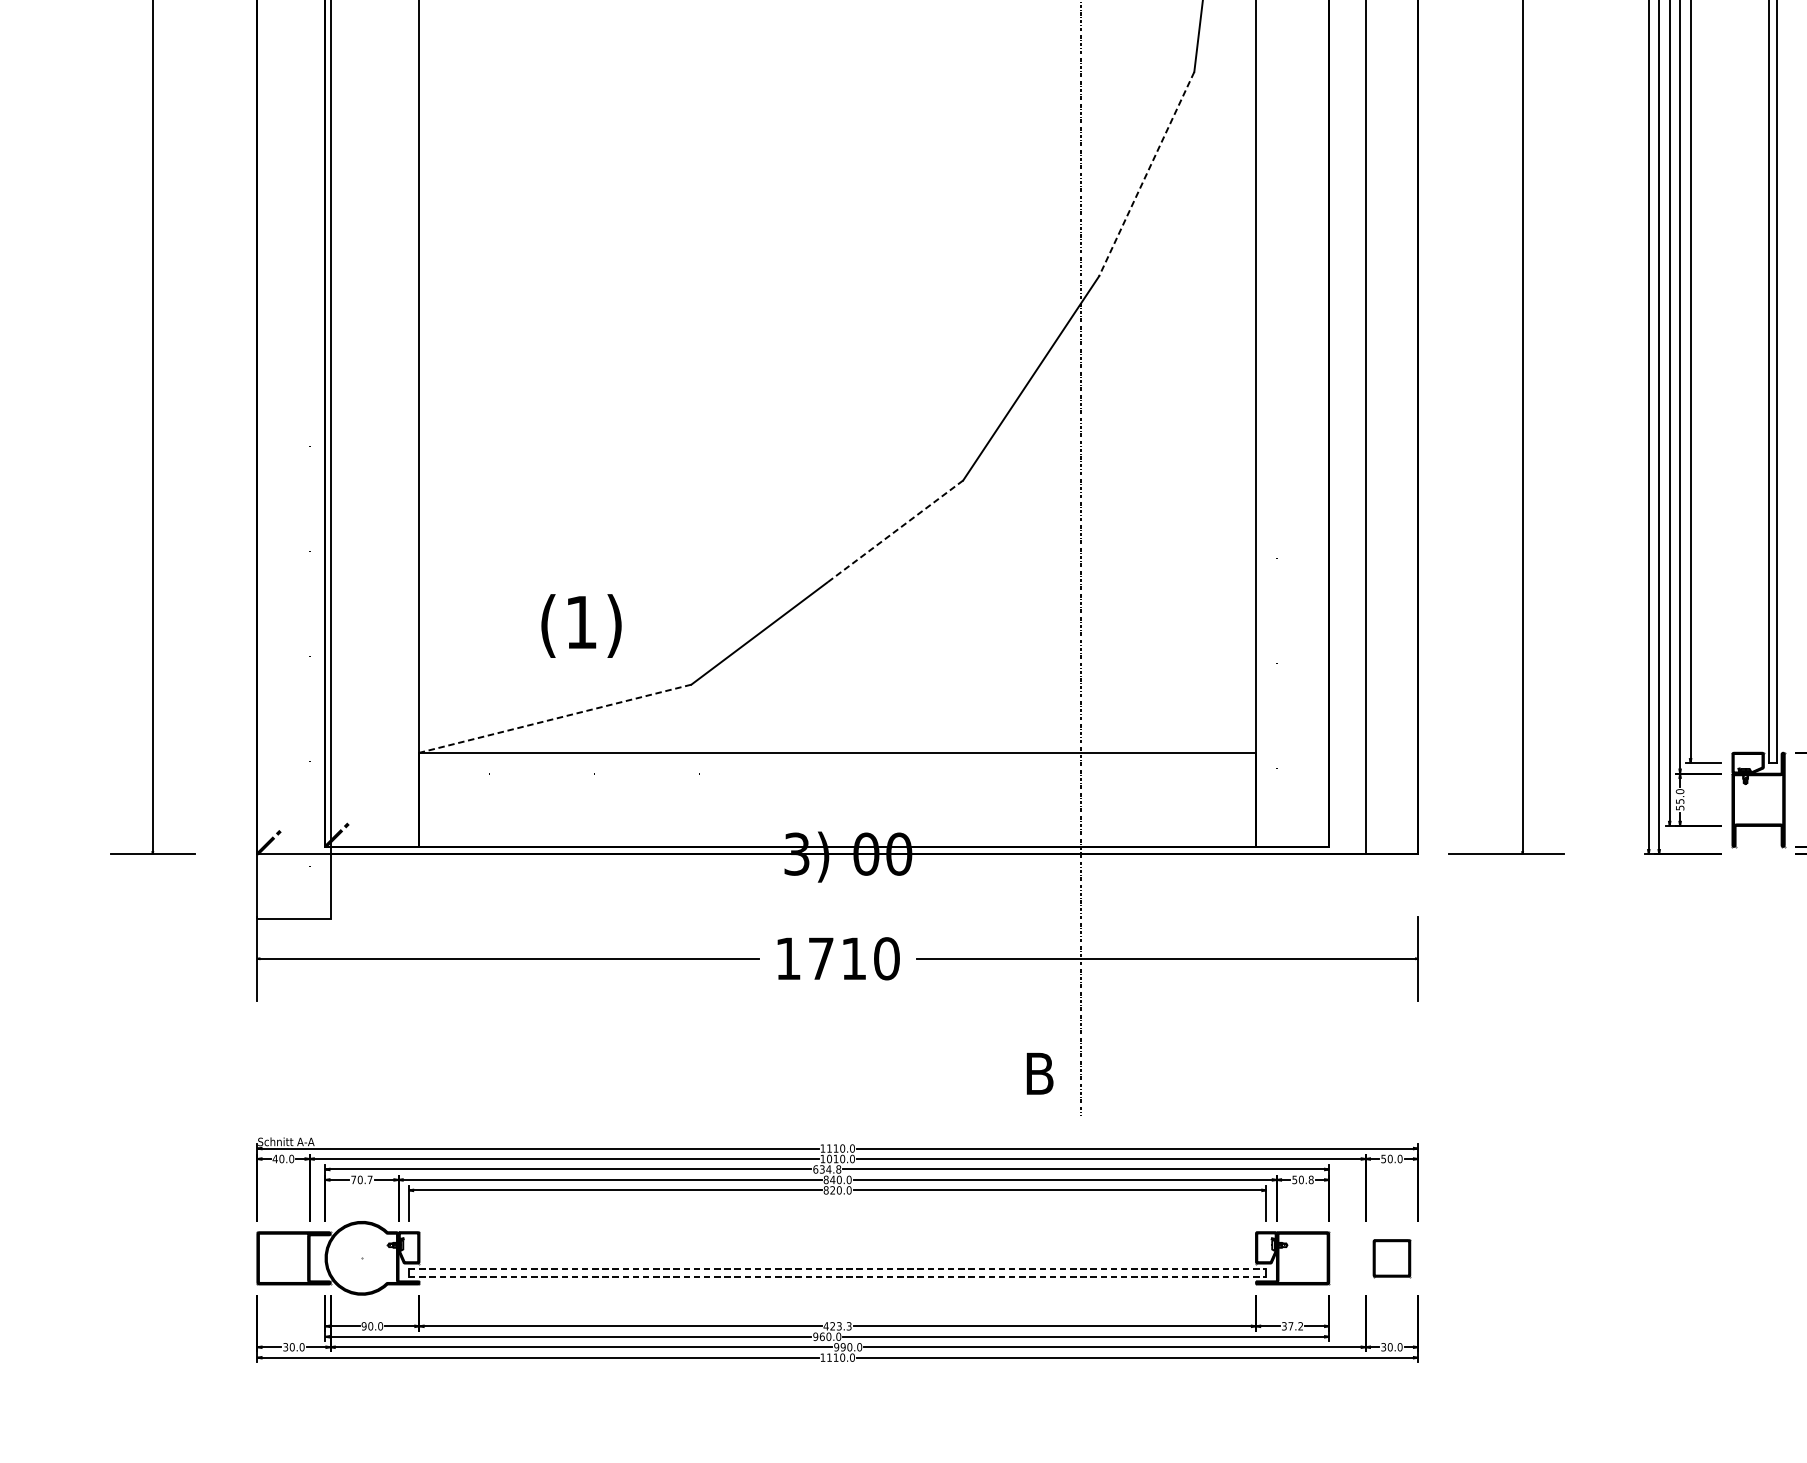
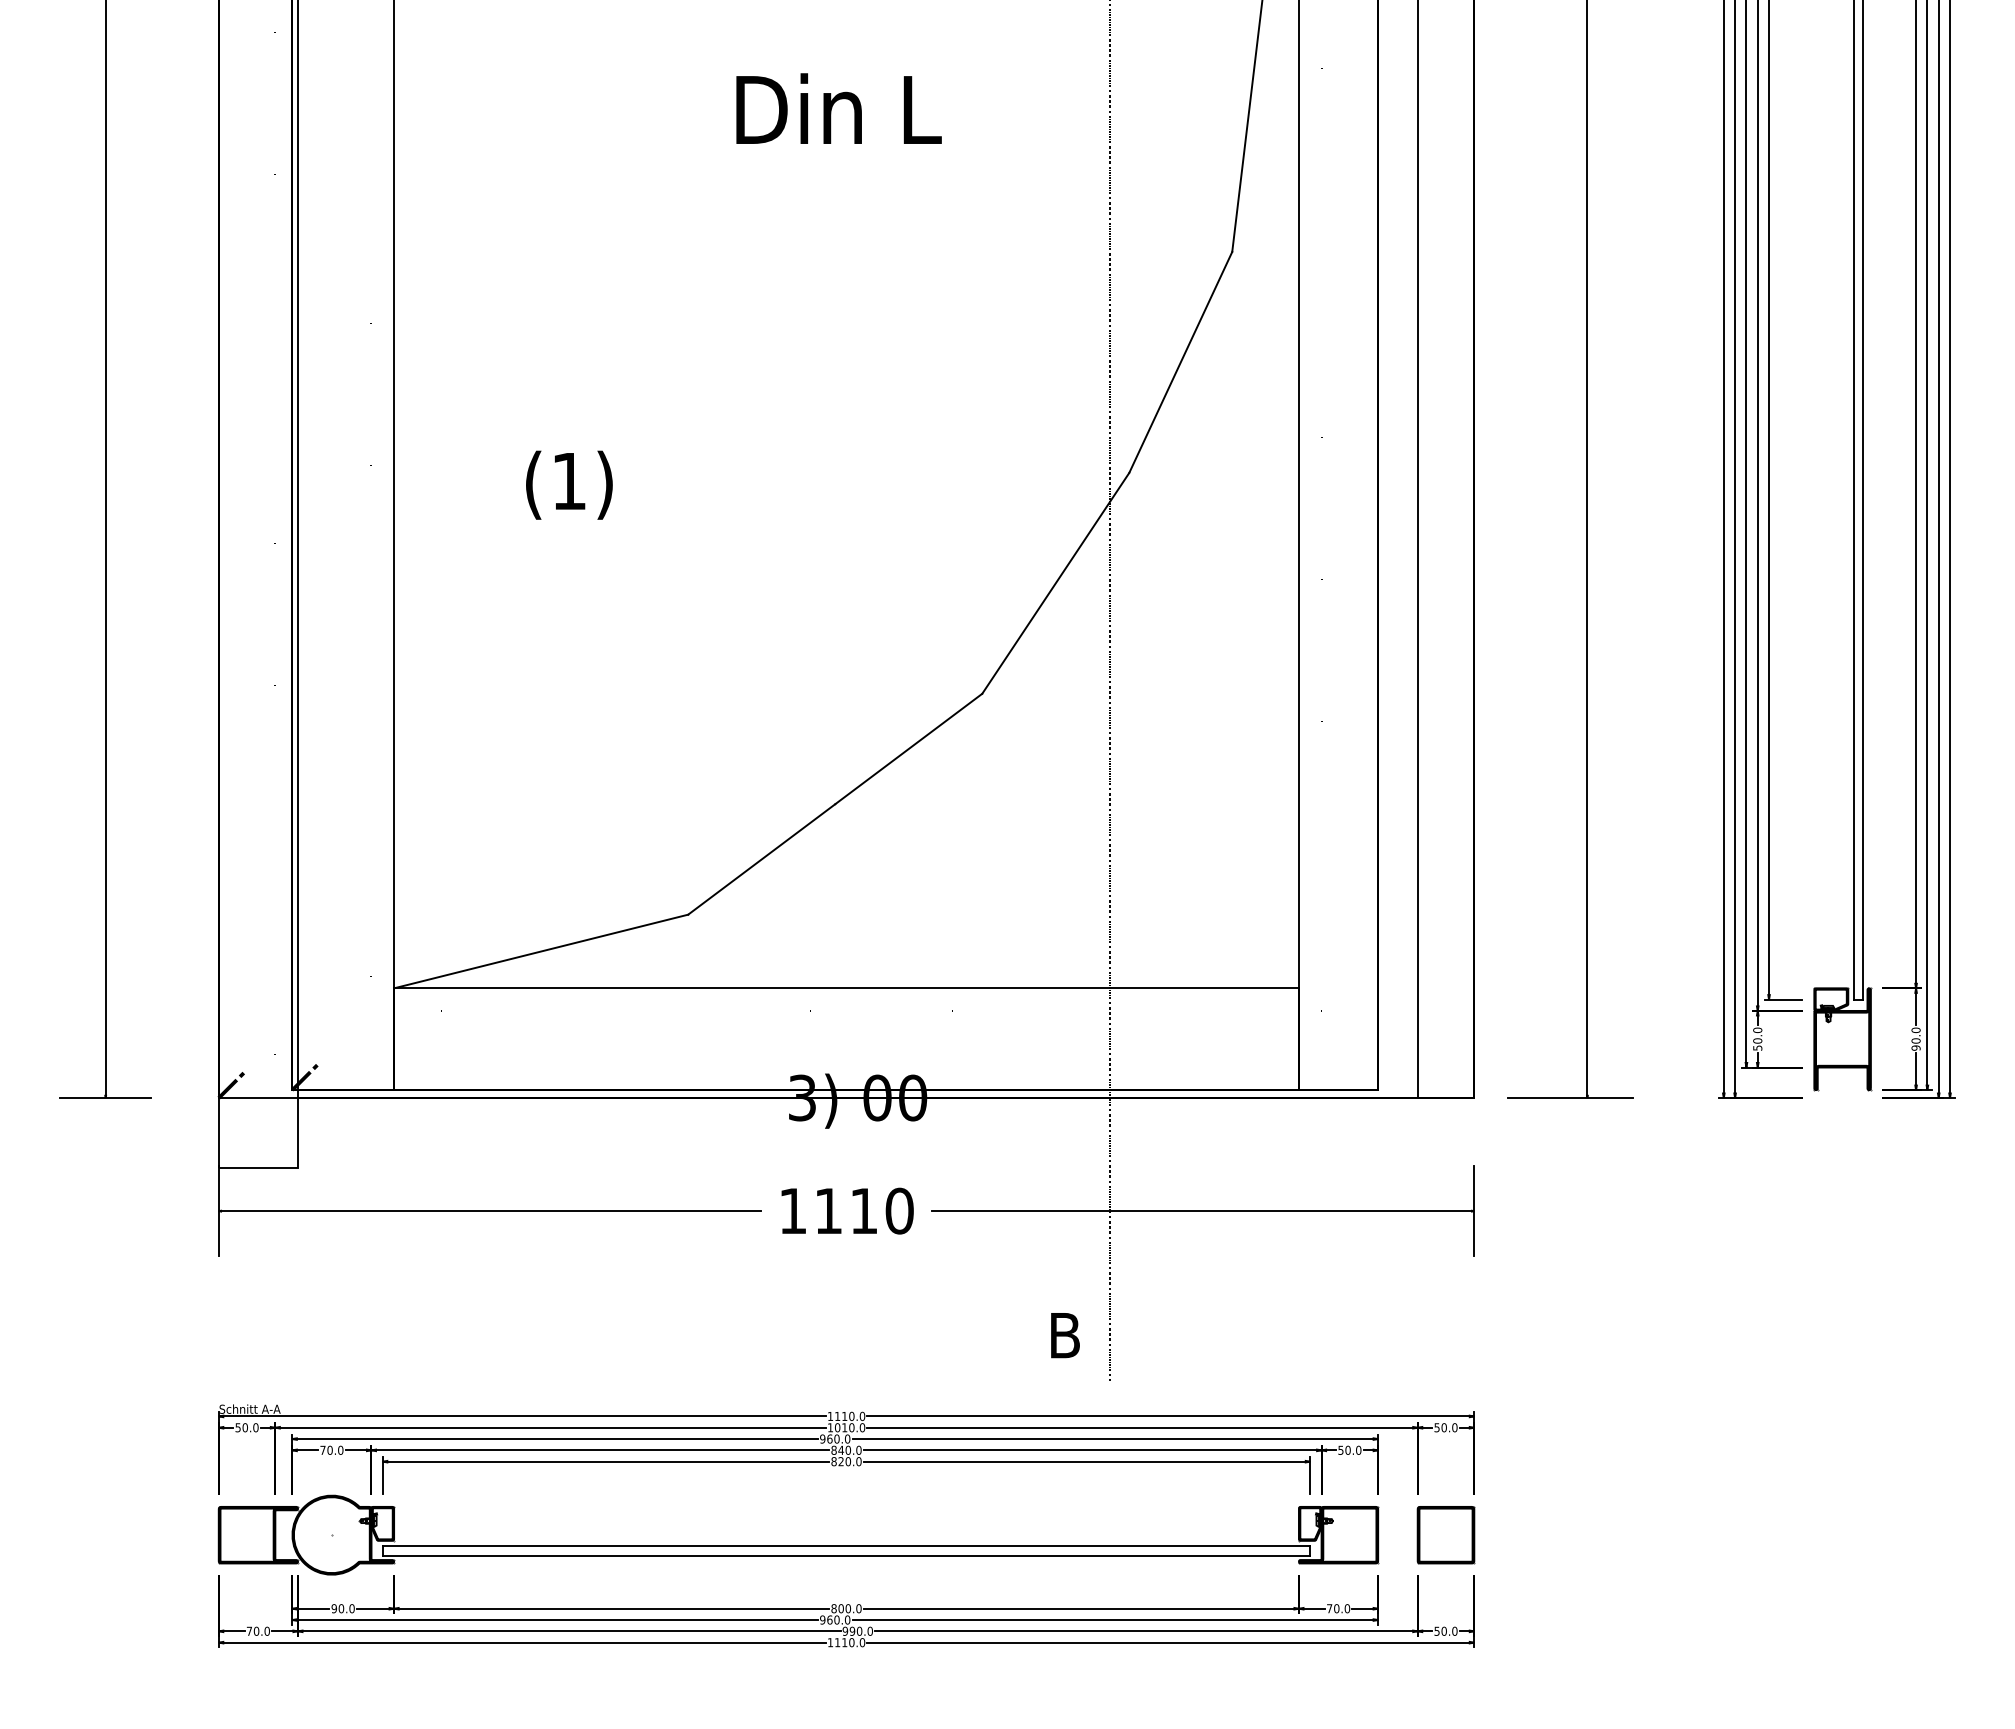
line: (1146, 174) -> (1180, 362), dashed -> solid
line: (895, 531) -> (908, 749), dashed -> solid
text: (581, 625) -> (569, 484), moved
line: (555, 718) -> (541, 951), dashed -> solid
text: (1679, 801) -> (1757, 1040), 55.0 -> 50.0
text: (821, 958) -> (828, 1210), 1710 -> 1110
text: (275, 1158) -> (238, 1427), 40.0 -> 50.0
text: (827, 1168) -> (835, 1438), 634.8 -> 960.0
text: (369, 1179) -> (340, 1449), 70.7 -> 70.0
text: (1311, 1180) -> (1358, 1450), 50.8 -> 50.0
part: (1391, 1258) -> (1445, 1535), size x1.43
line: (837, 1268) -> (846, 1546), dashed -> solid
line: (837, 1277) -> (846, 1555), dashed -> solid
text: (837, 1326) -> (846, 1608), 423.3 -> 800.0
text: (1292, 1326) -> (1338, 1608), 37.2 -> 70.0
text: (285, 1346) -> (249, 1630), 30.0 -> 70.0
text: (1383, 1346) -> (1436, 1630), 30.0 -> 50.0

